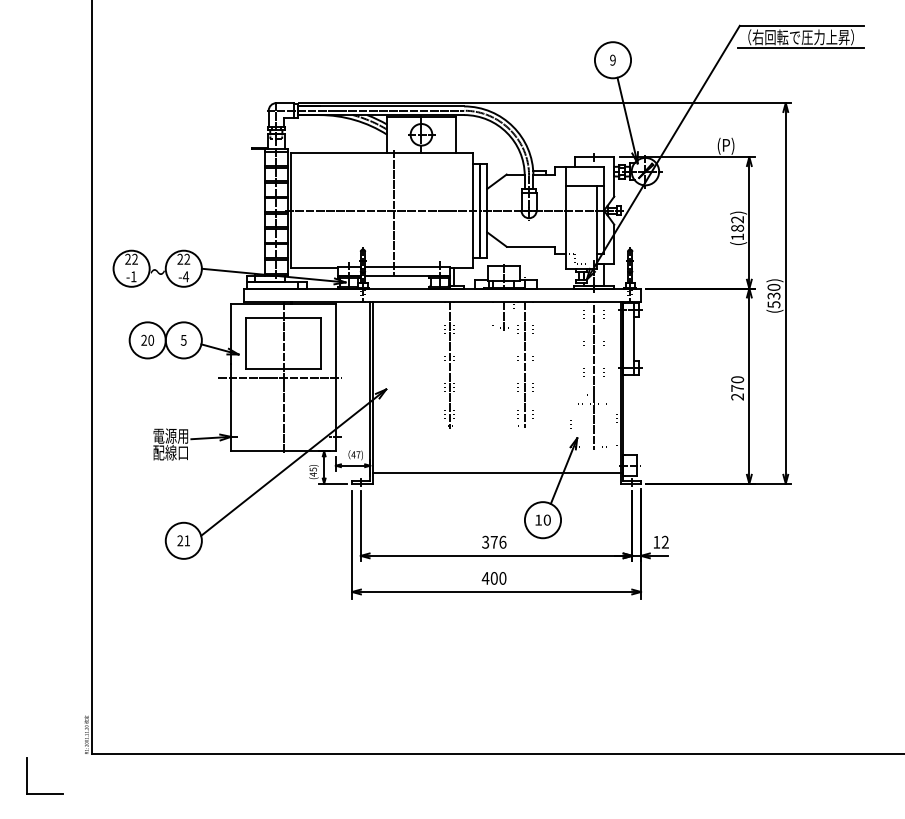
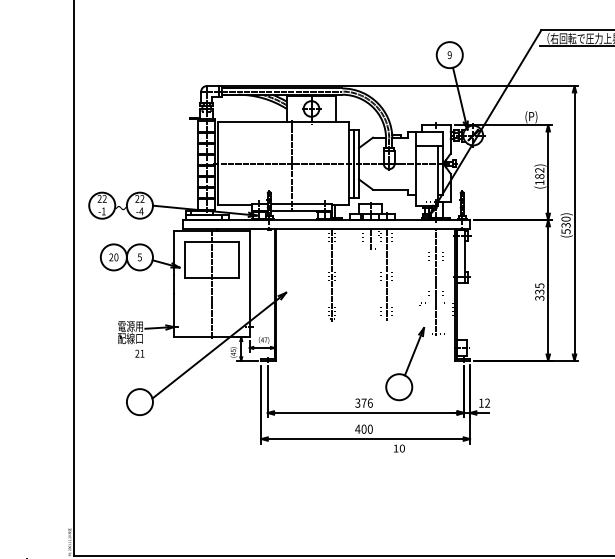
line: (279, 377) -> (209, 284), removed
text: (737, 388) -> (539, 292), 270 -> 335
line: (496, 472) -> (365, 352), removed
text: (542, 519) -> (398, 448), moved
text: (183, 540) -> (139, 353), moved

